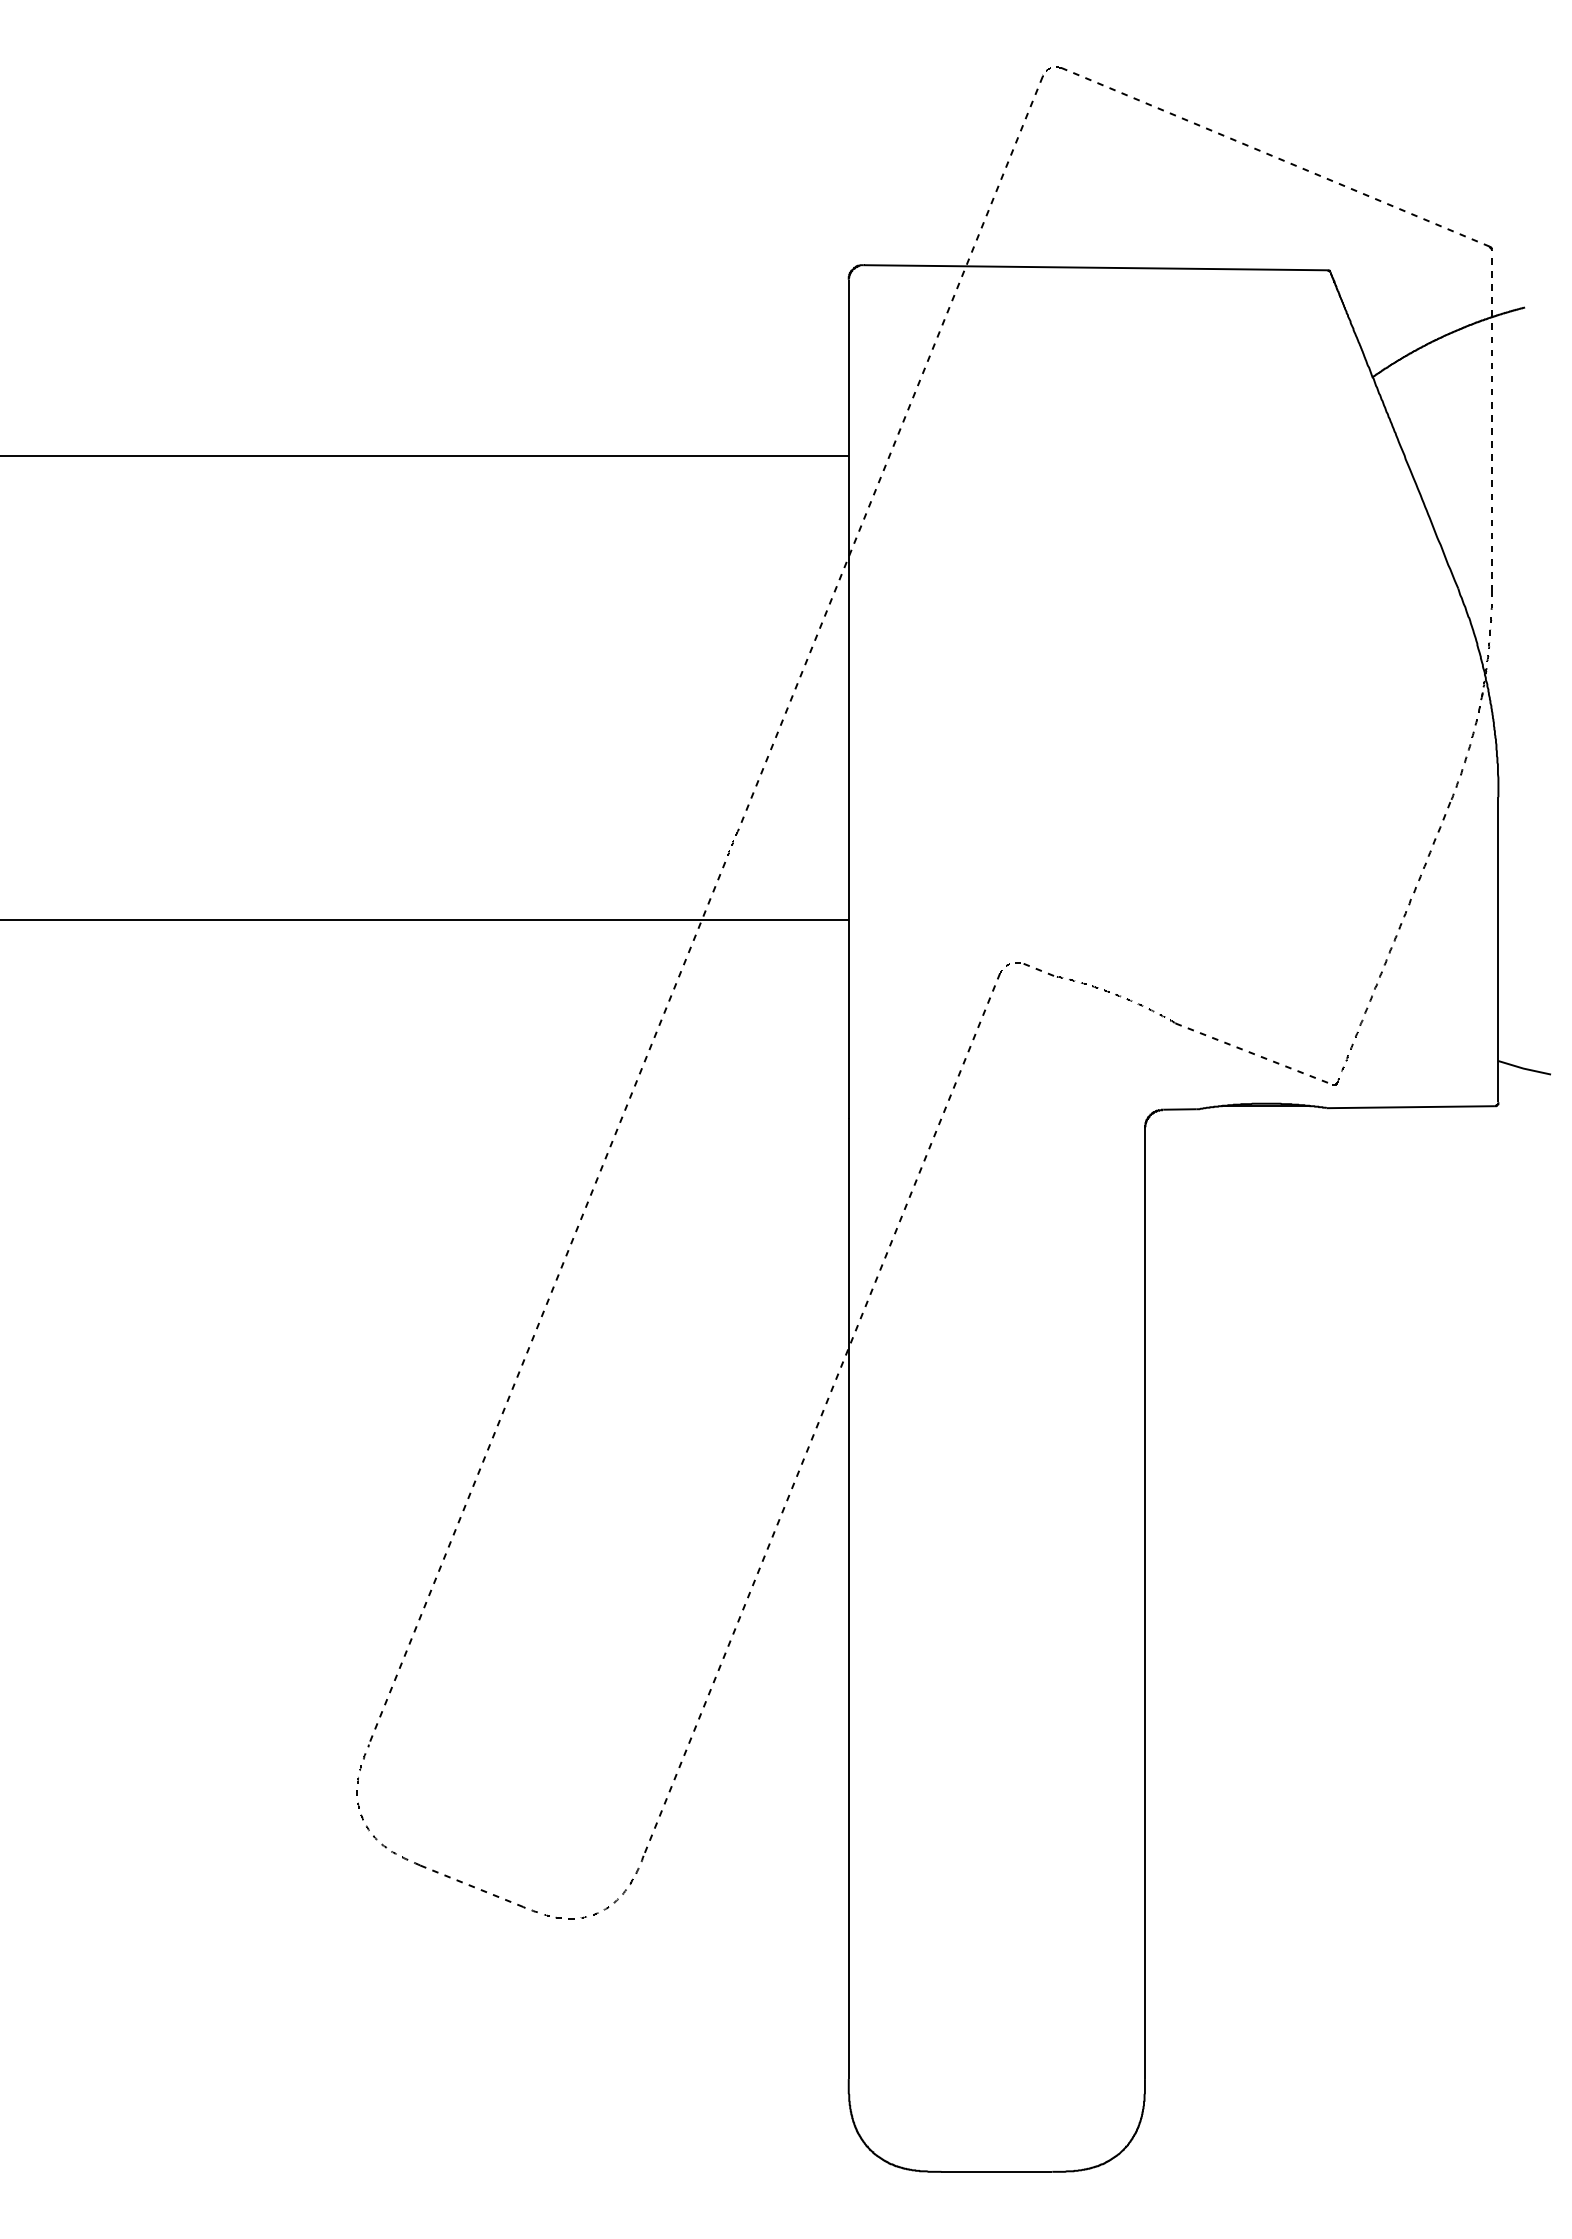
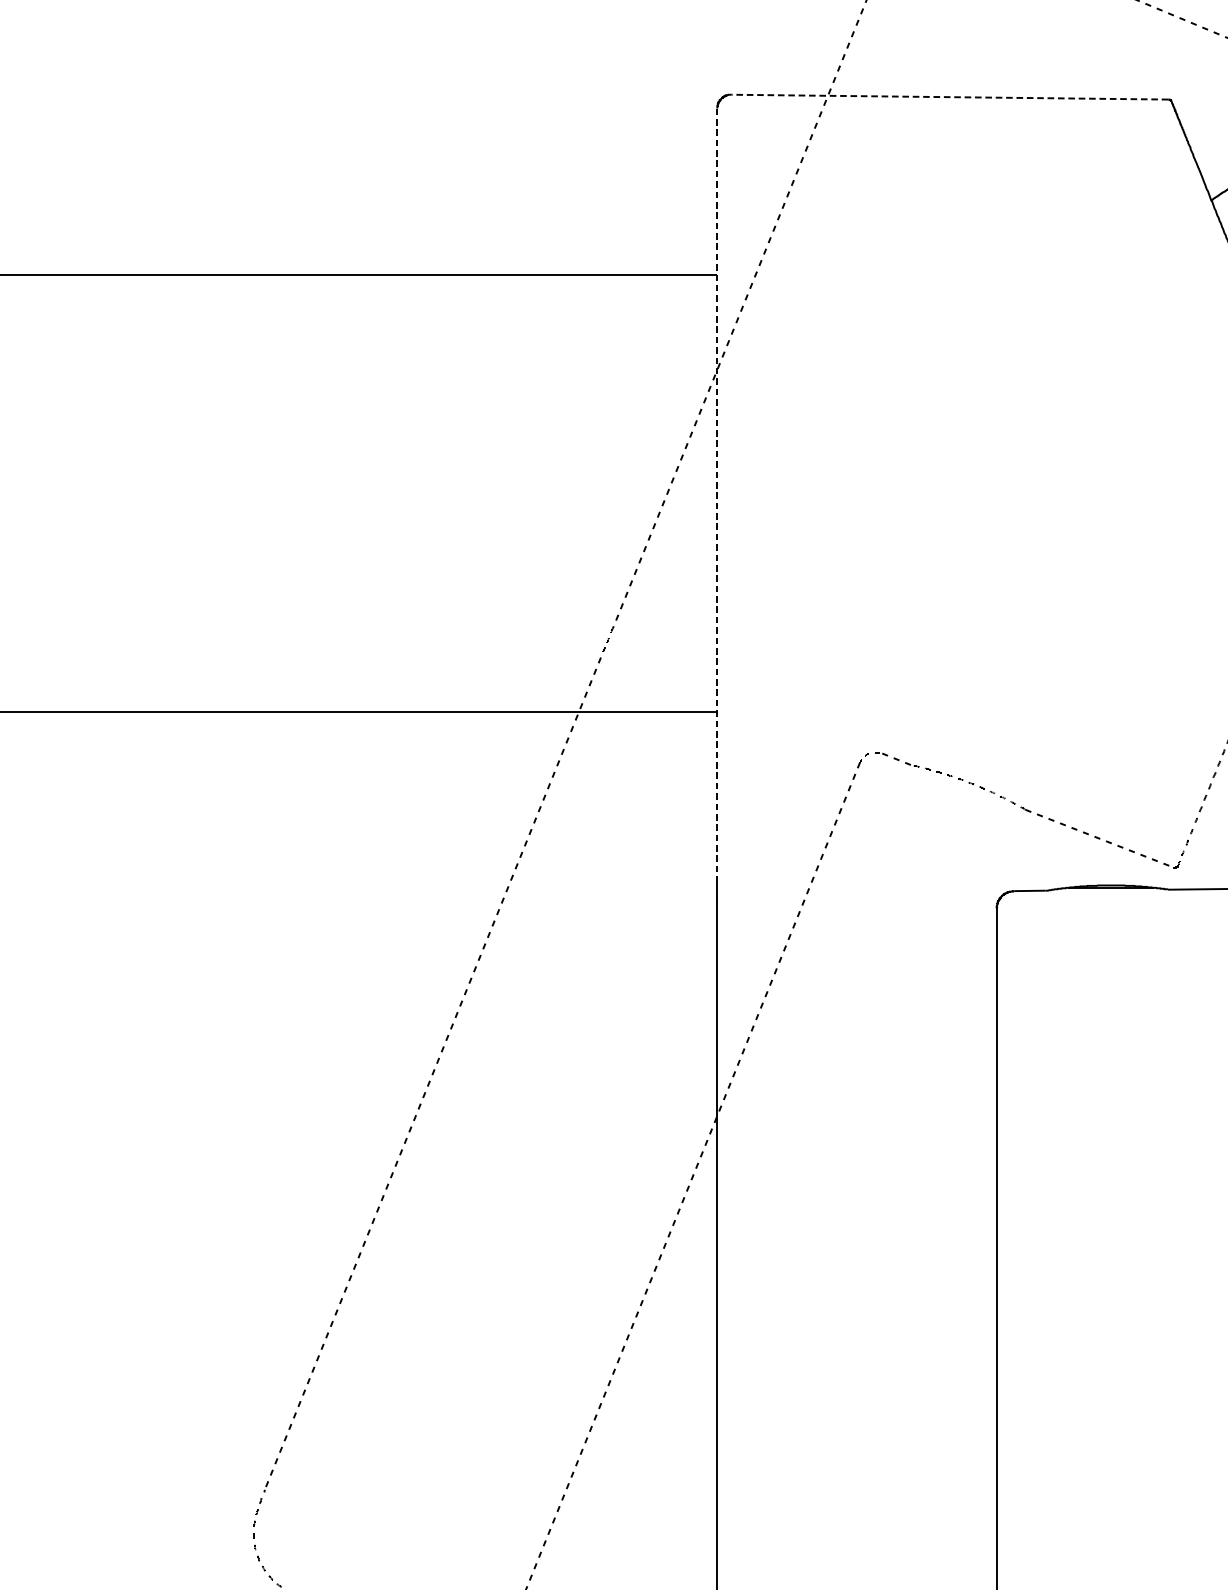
line: (1095, 267) -> (950, 96), solid -> dashed
line: (848, 686) -> (717, 492), solid -> dashed

